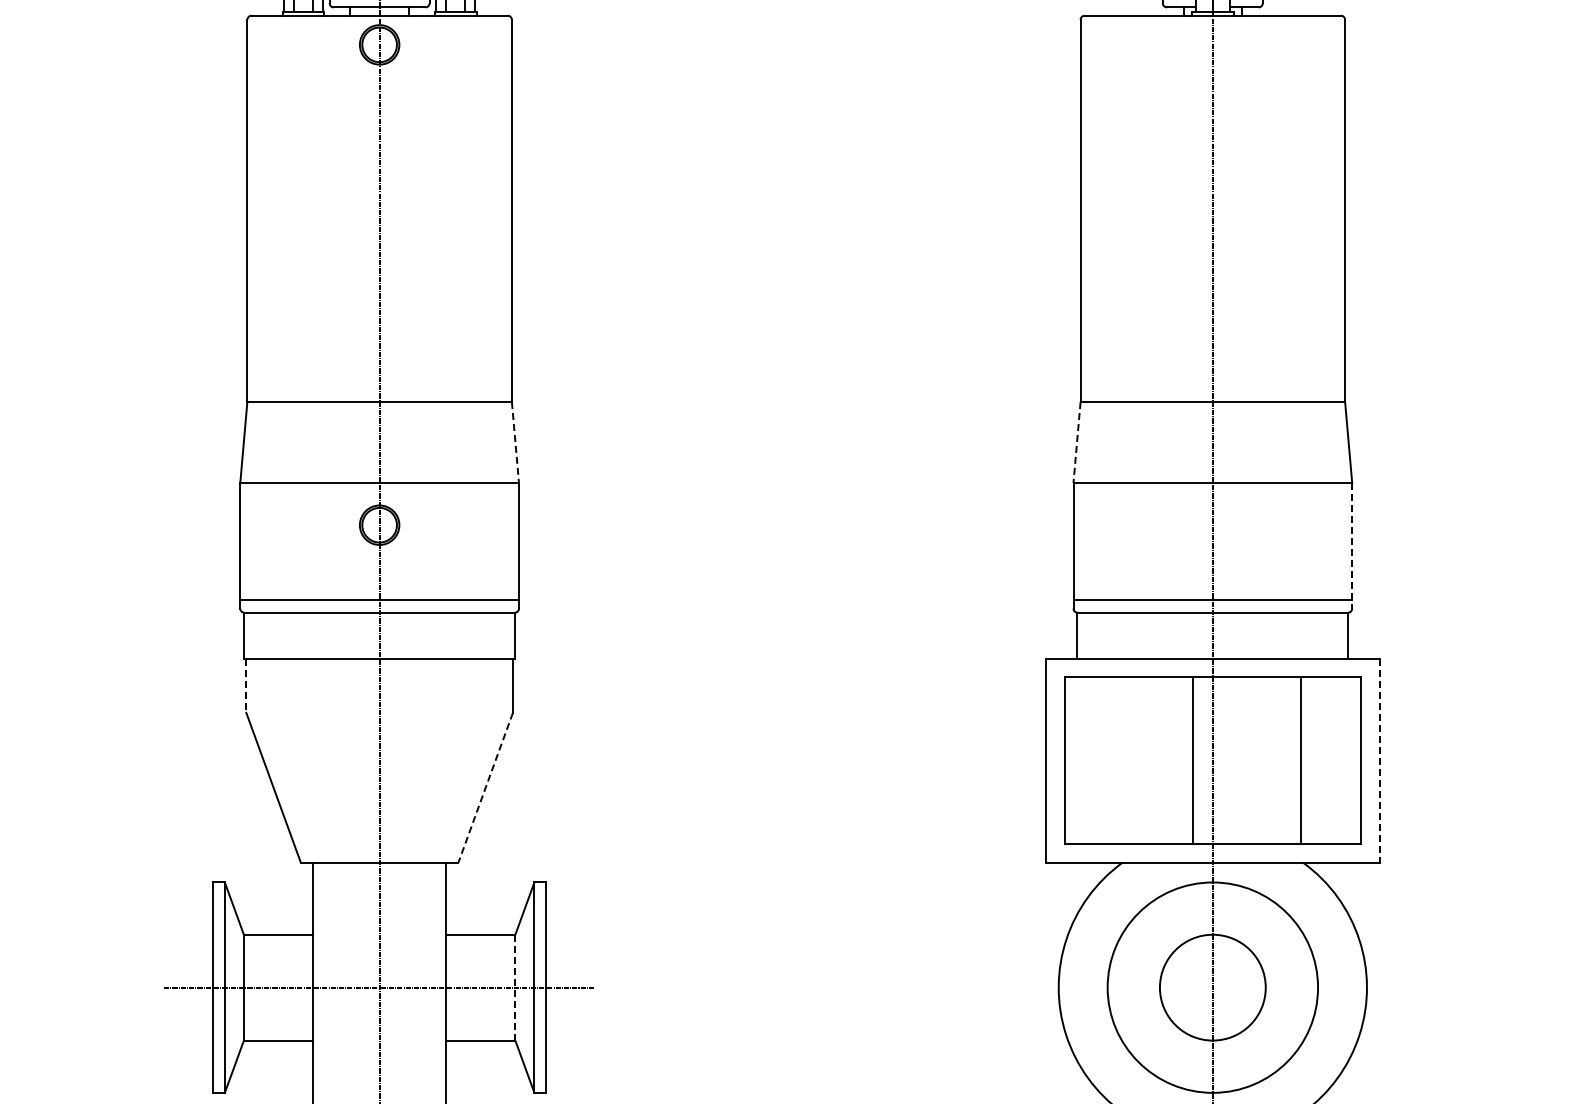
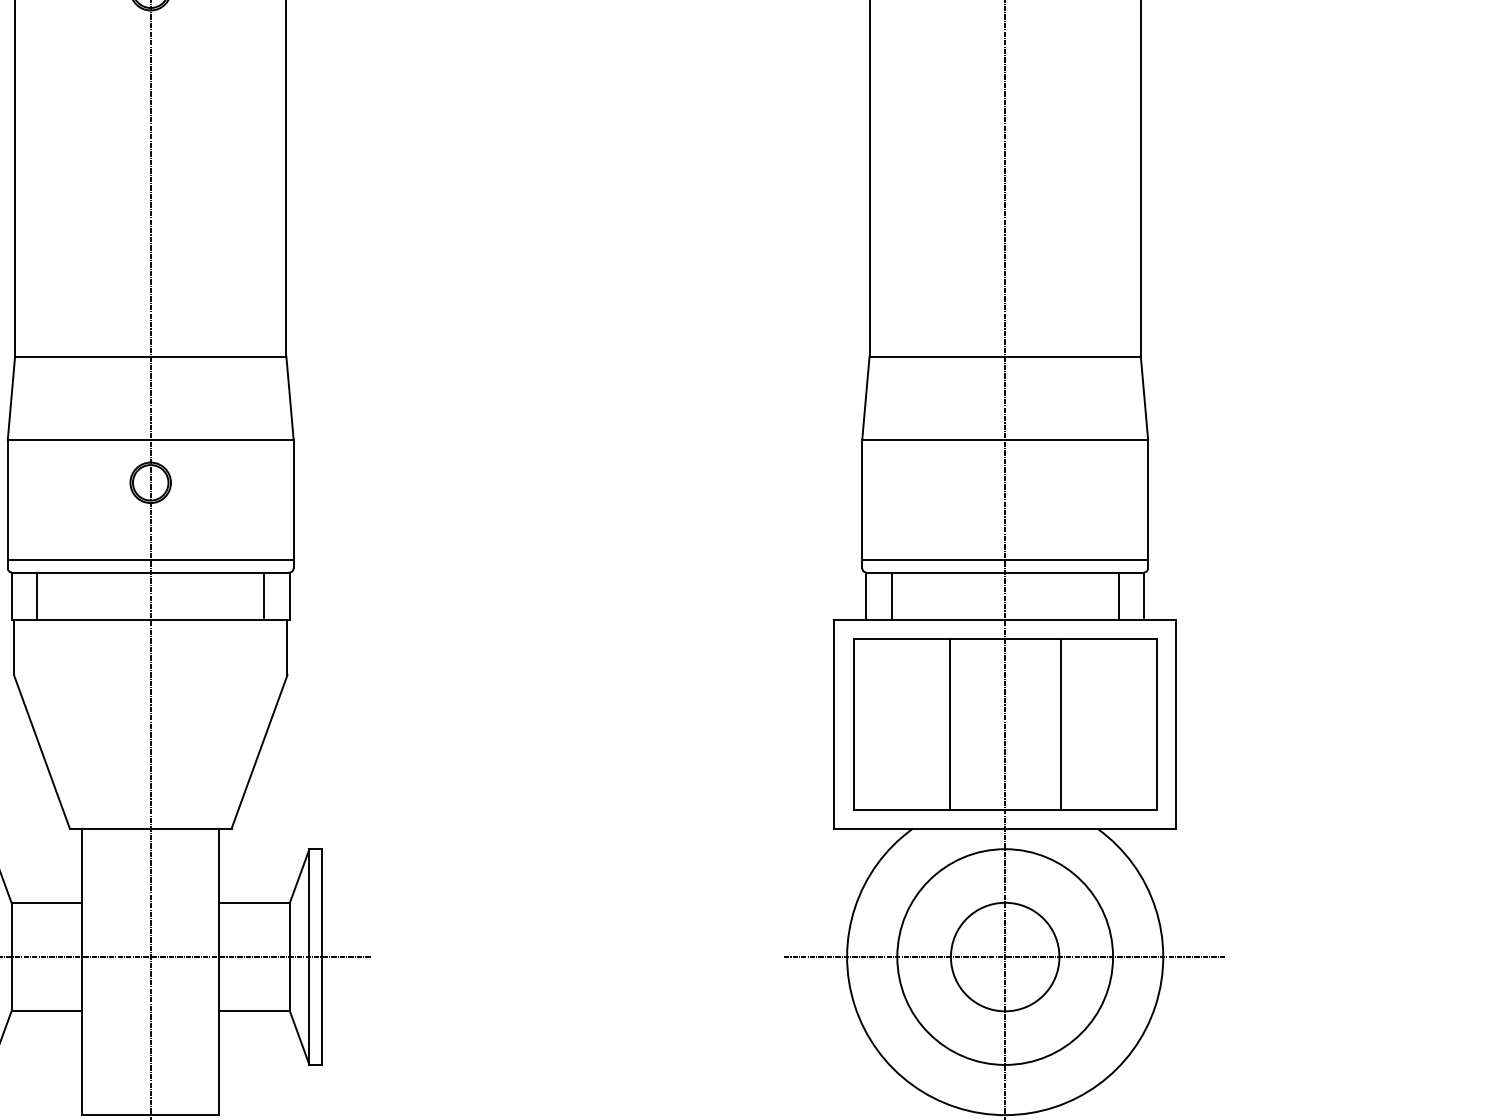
line: (515, 442) -> (290, 397), dashed -> solid
line: (1077, 442) -> (866, 397), dashed -> solid
line: (1352, 545) -> (1148, 503), dashed -> solid
line: (268, 635) -> (36, 595), added
line: (490, 635) -> (264, 595), added
line: (1102, 635) -> (892, 595), added
line: (1323, 635) -> (1118, 595), added
line: (246, 686) -> (14, 648), dashed -> solid
line: (1192, 760) -> (949, 724), moved
line: (1301, 760) -> (1061, 724), moved
line: (1379, 761) -> (1176, 725), dashed -> solid
line: (485, 787) -> (259, 751), dashed -> solid
line: (515, 987) -> (290, 956), dashed -> solid
line: (1212, 987) -> (1004, 956), added

